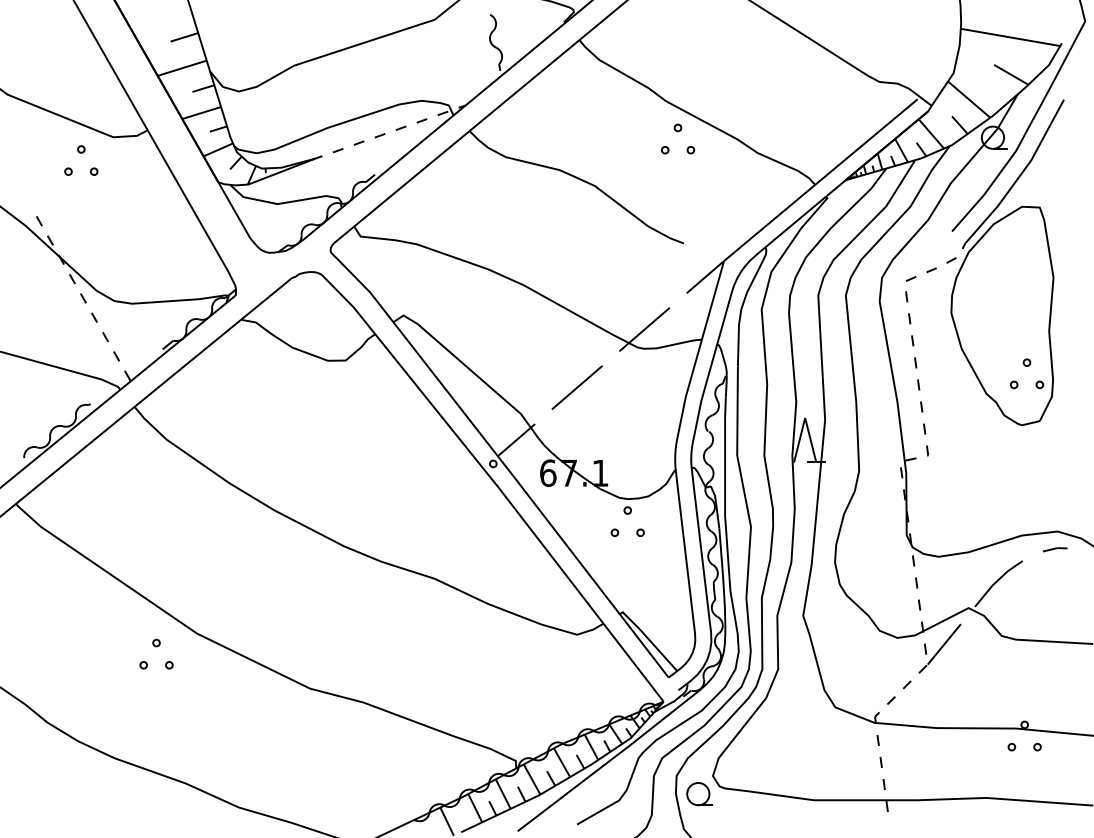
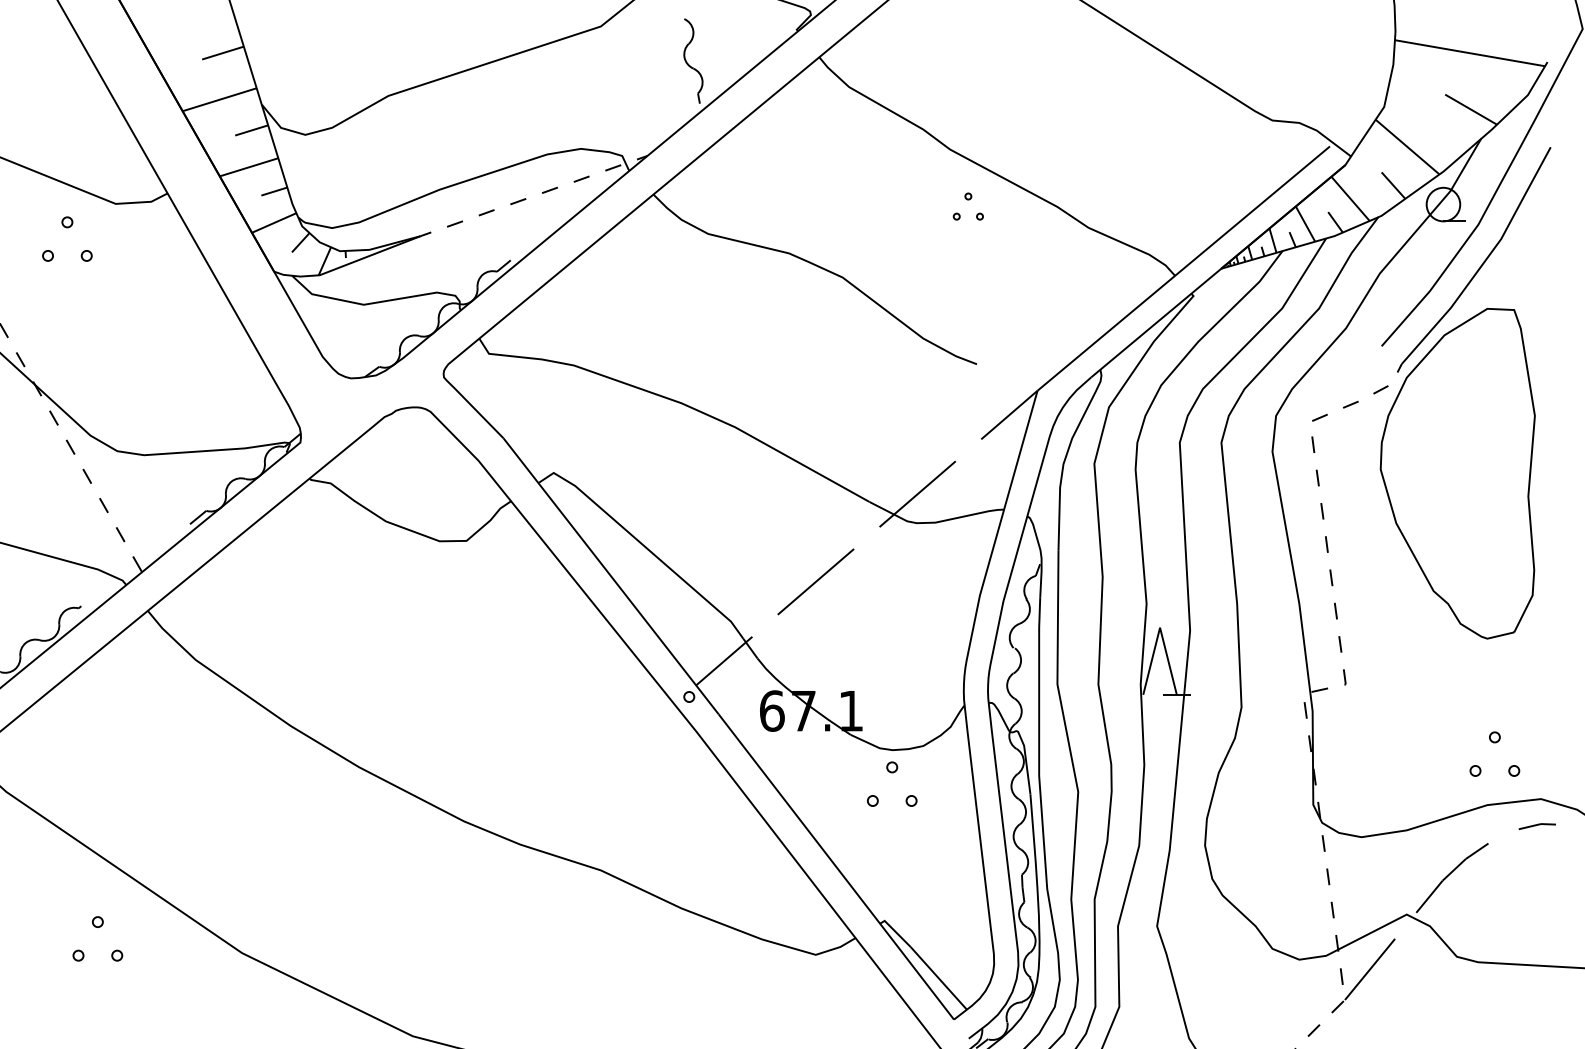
part: (678, 138) -> (968, 205), size x0.6
part: (1026, 366) -> (1494, 743), moved
part: (156, 653) -> (97, 937), moved

